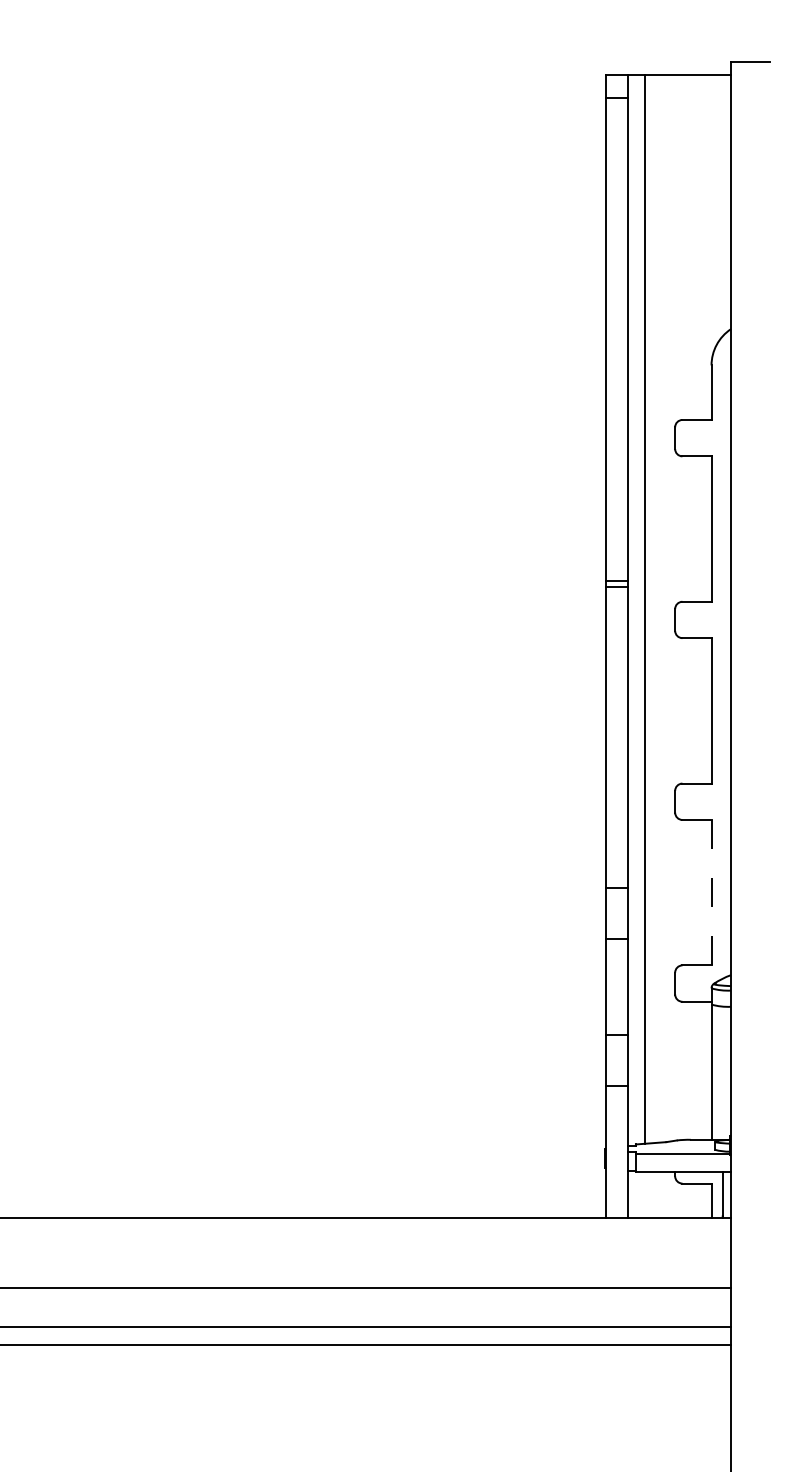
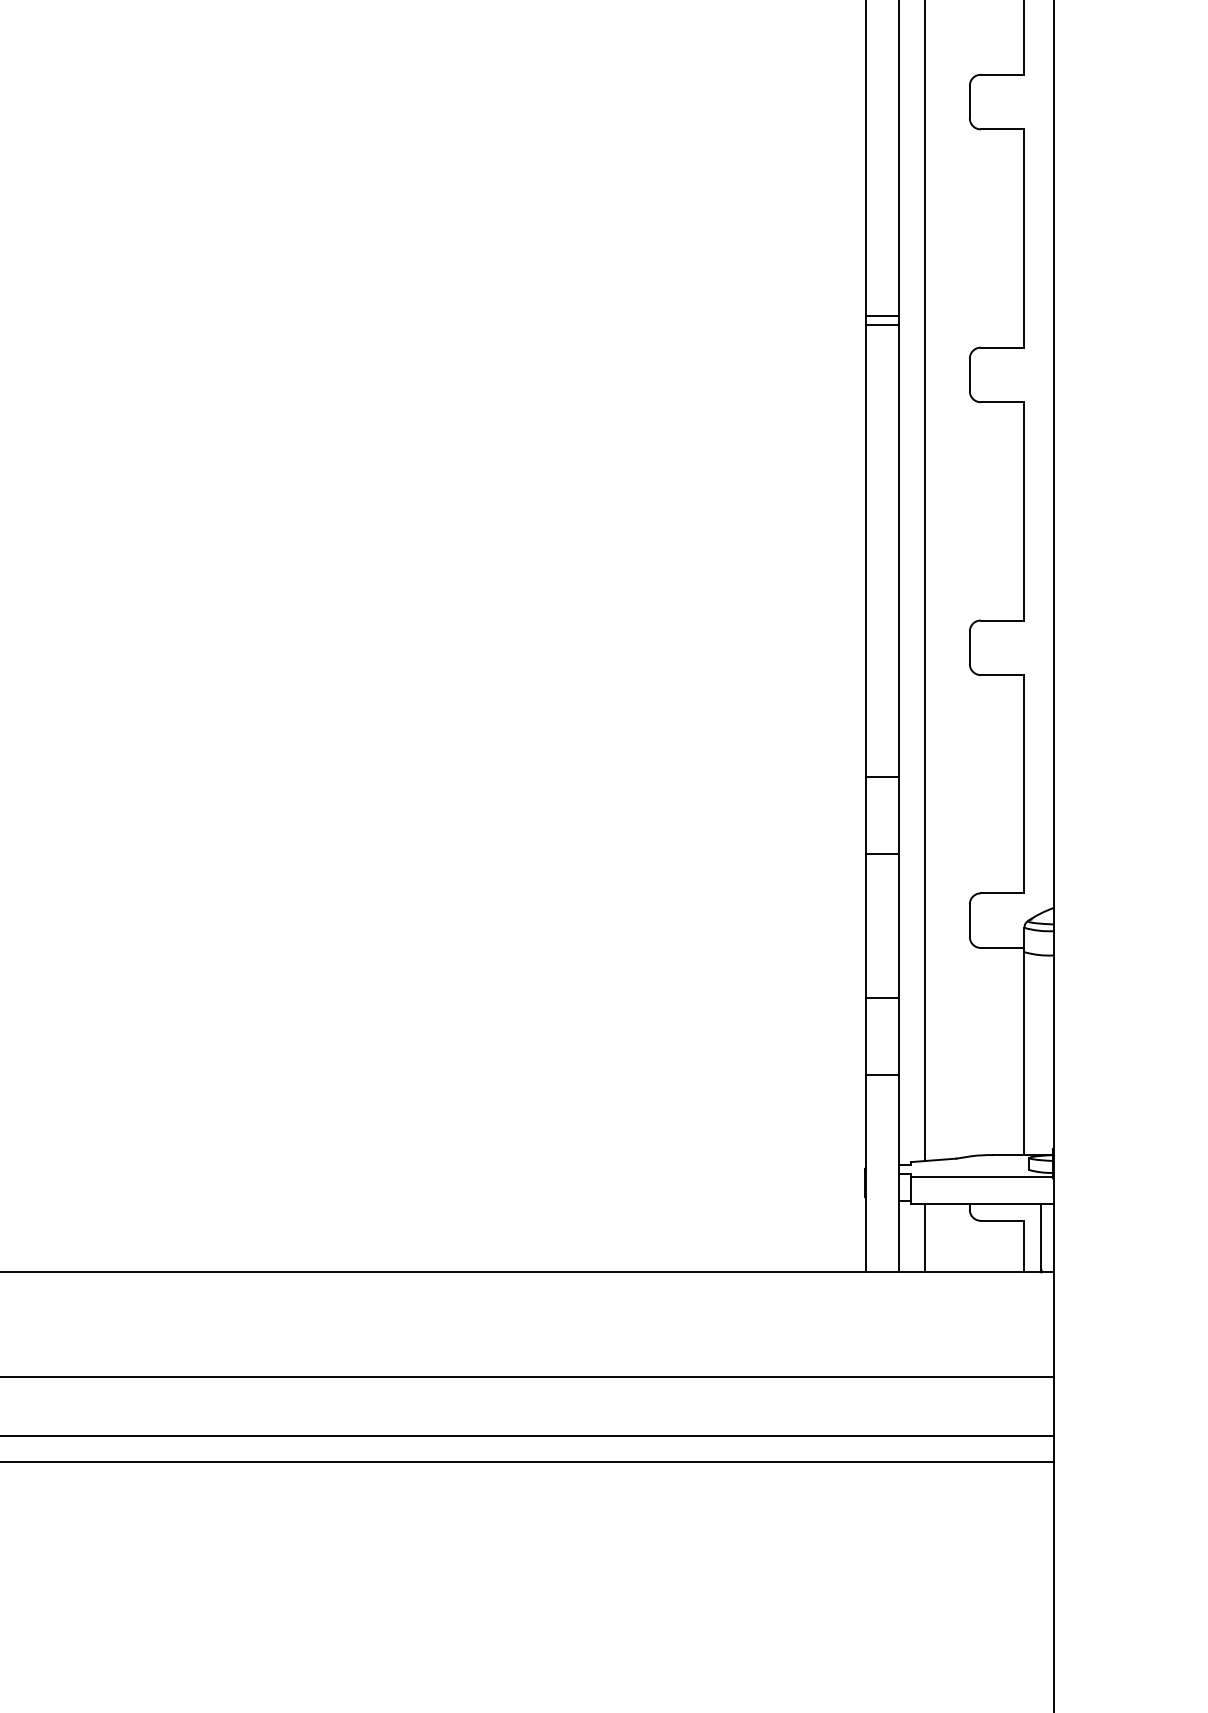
line: (711, 892) -> (1024, 783), dashed -> solid
line: (645, 1194) -> (925, 1237), added

